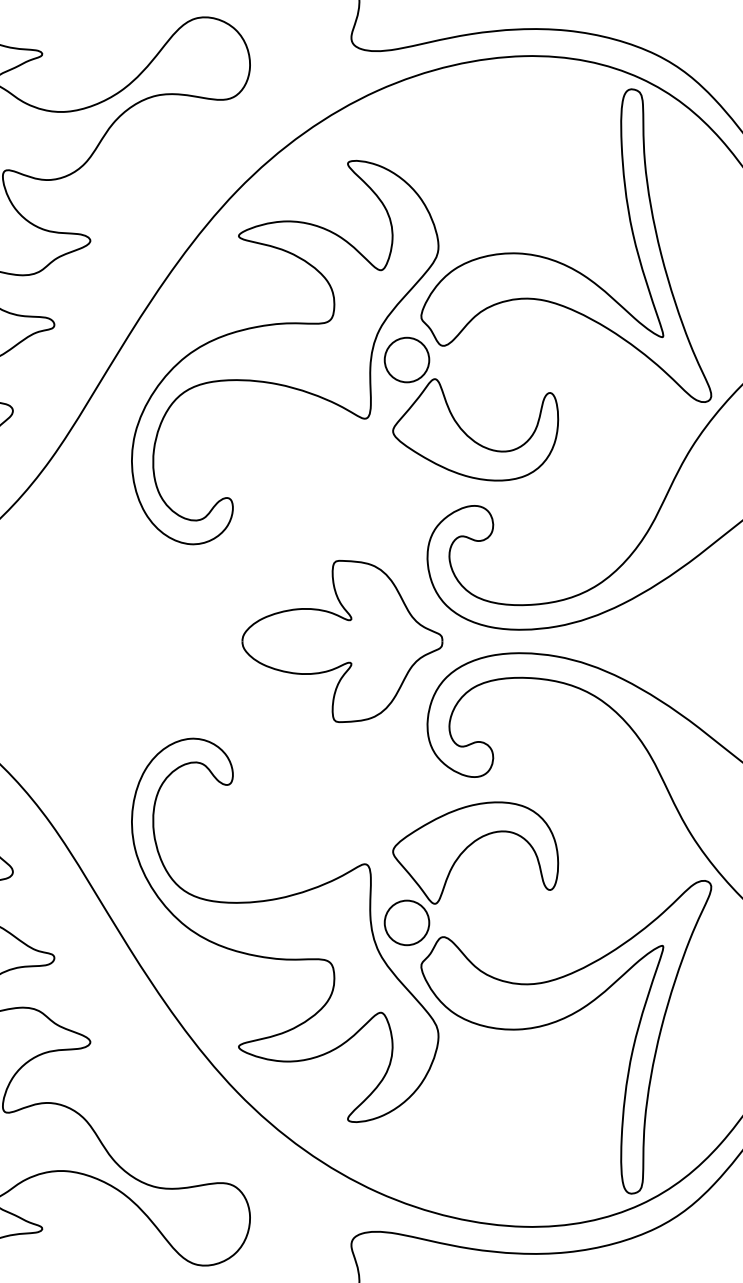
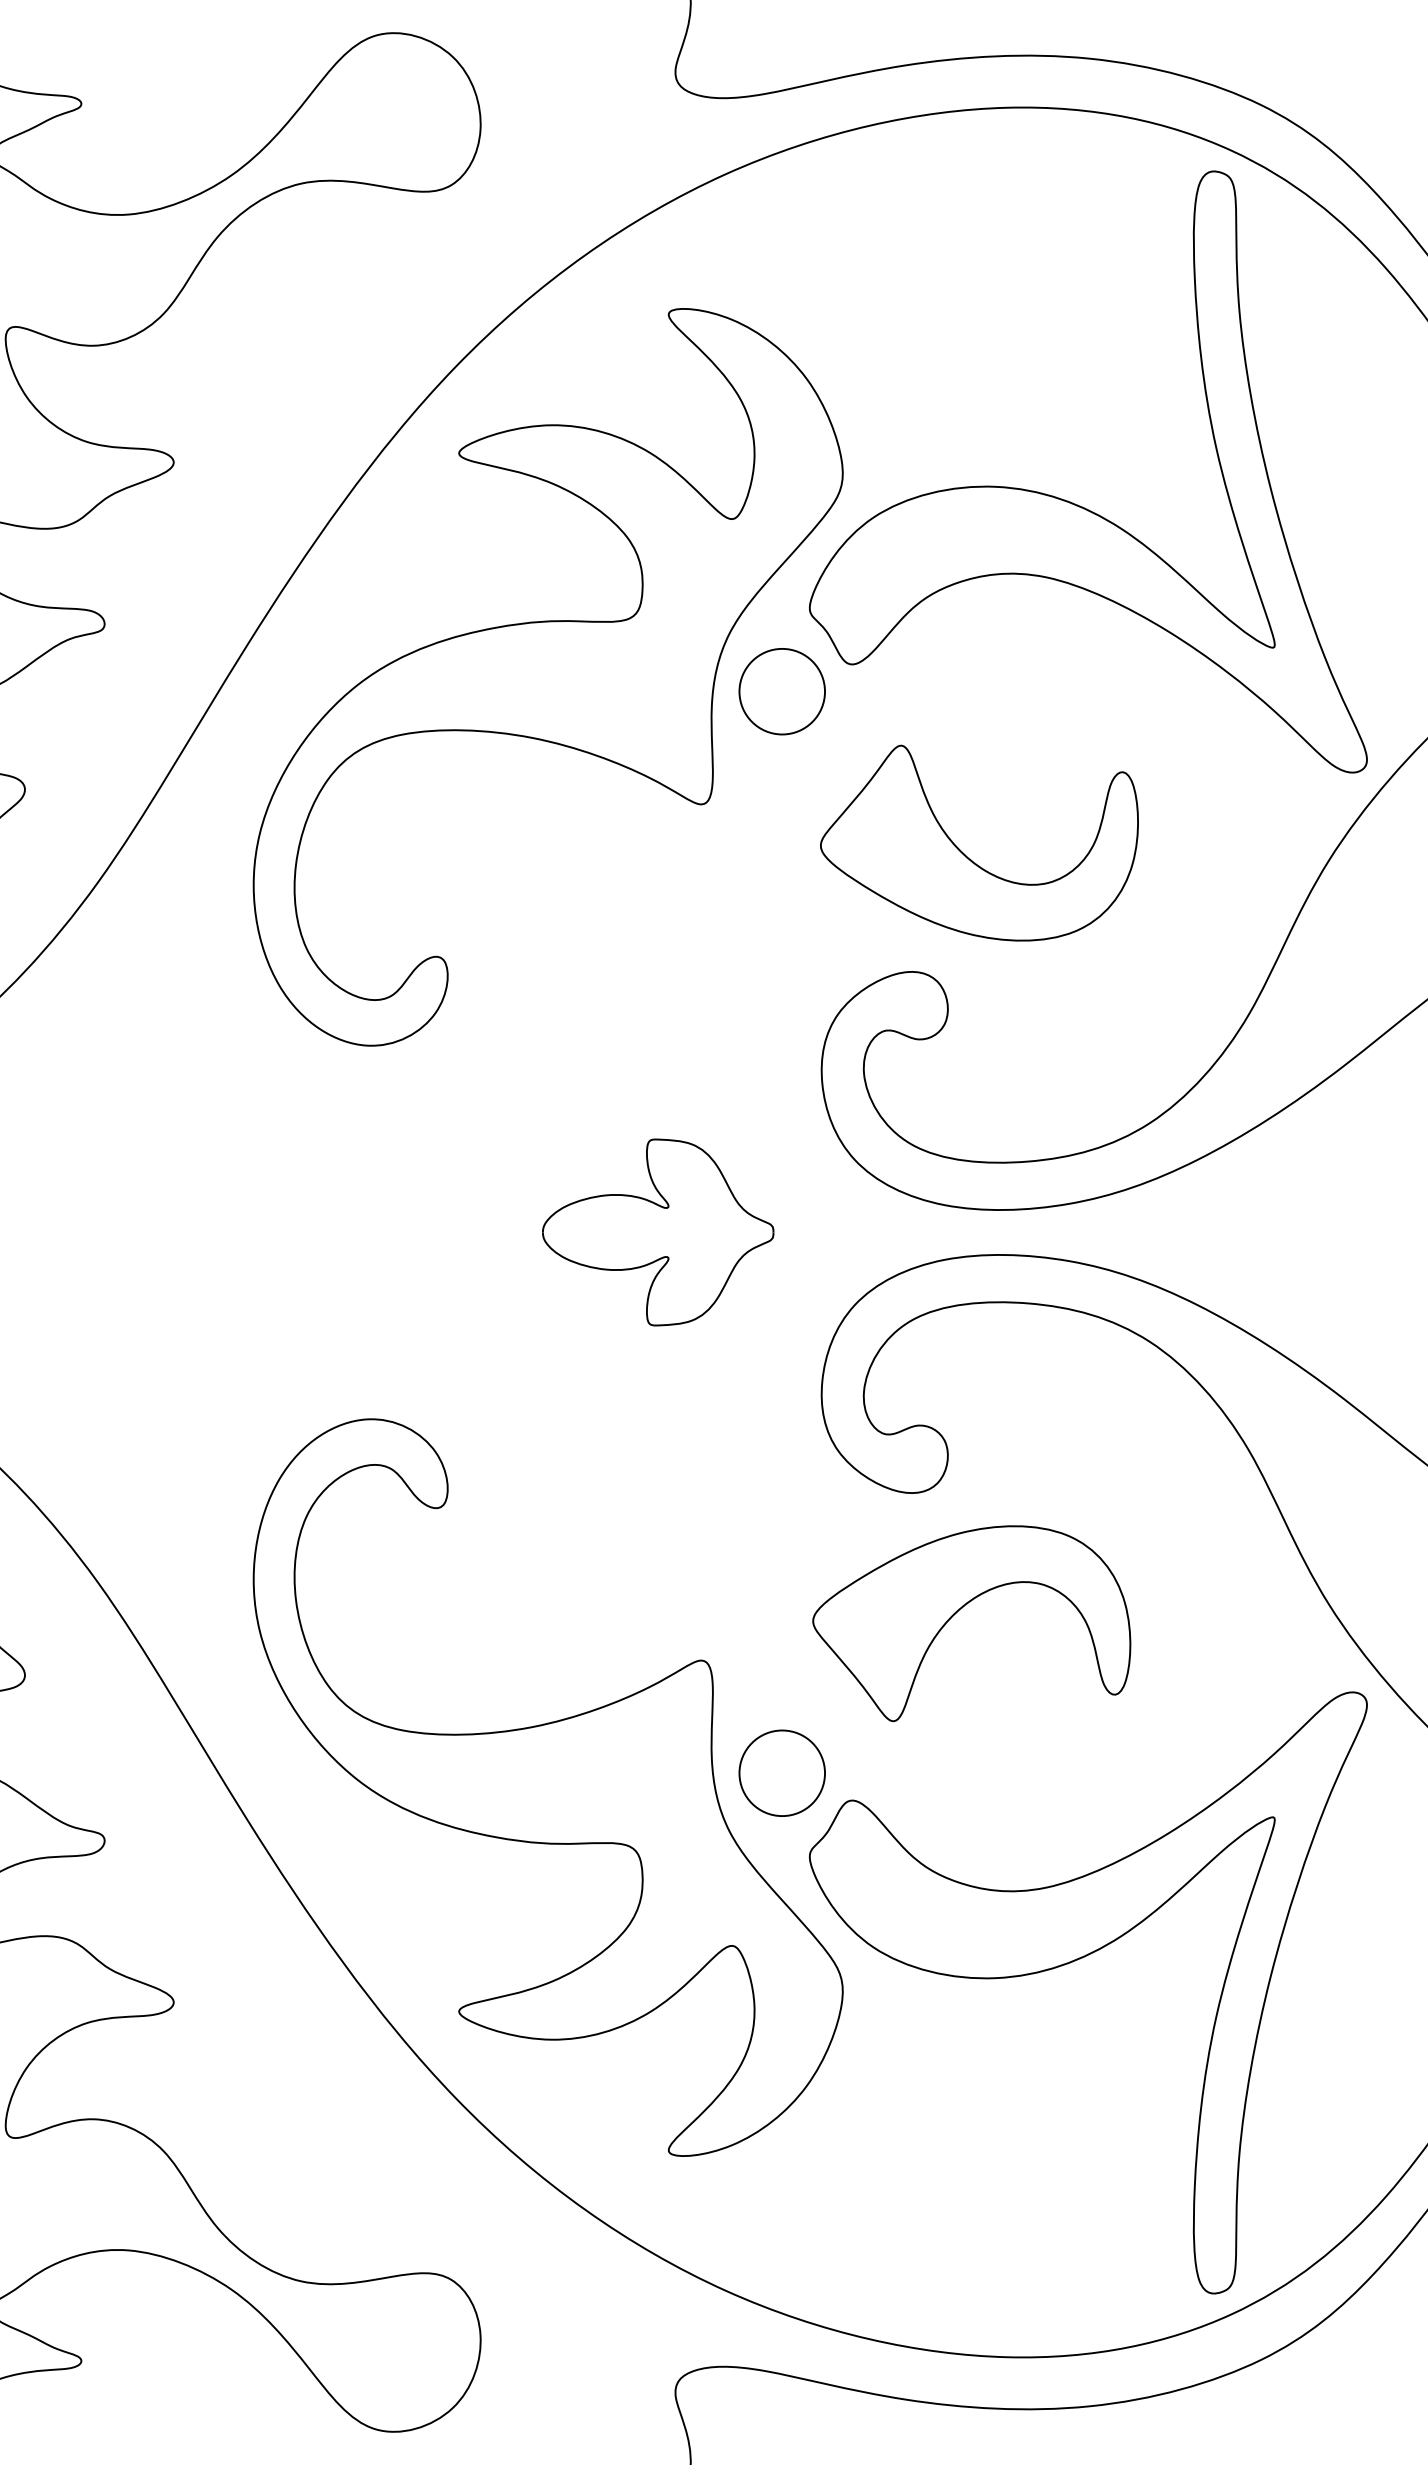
part: (471, 437) -> (971, 857), moved
part: (342, 641) -> (658, 1232), size x0.6
part: (471, 845) -> (963, 1609), moved

